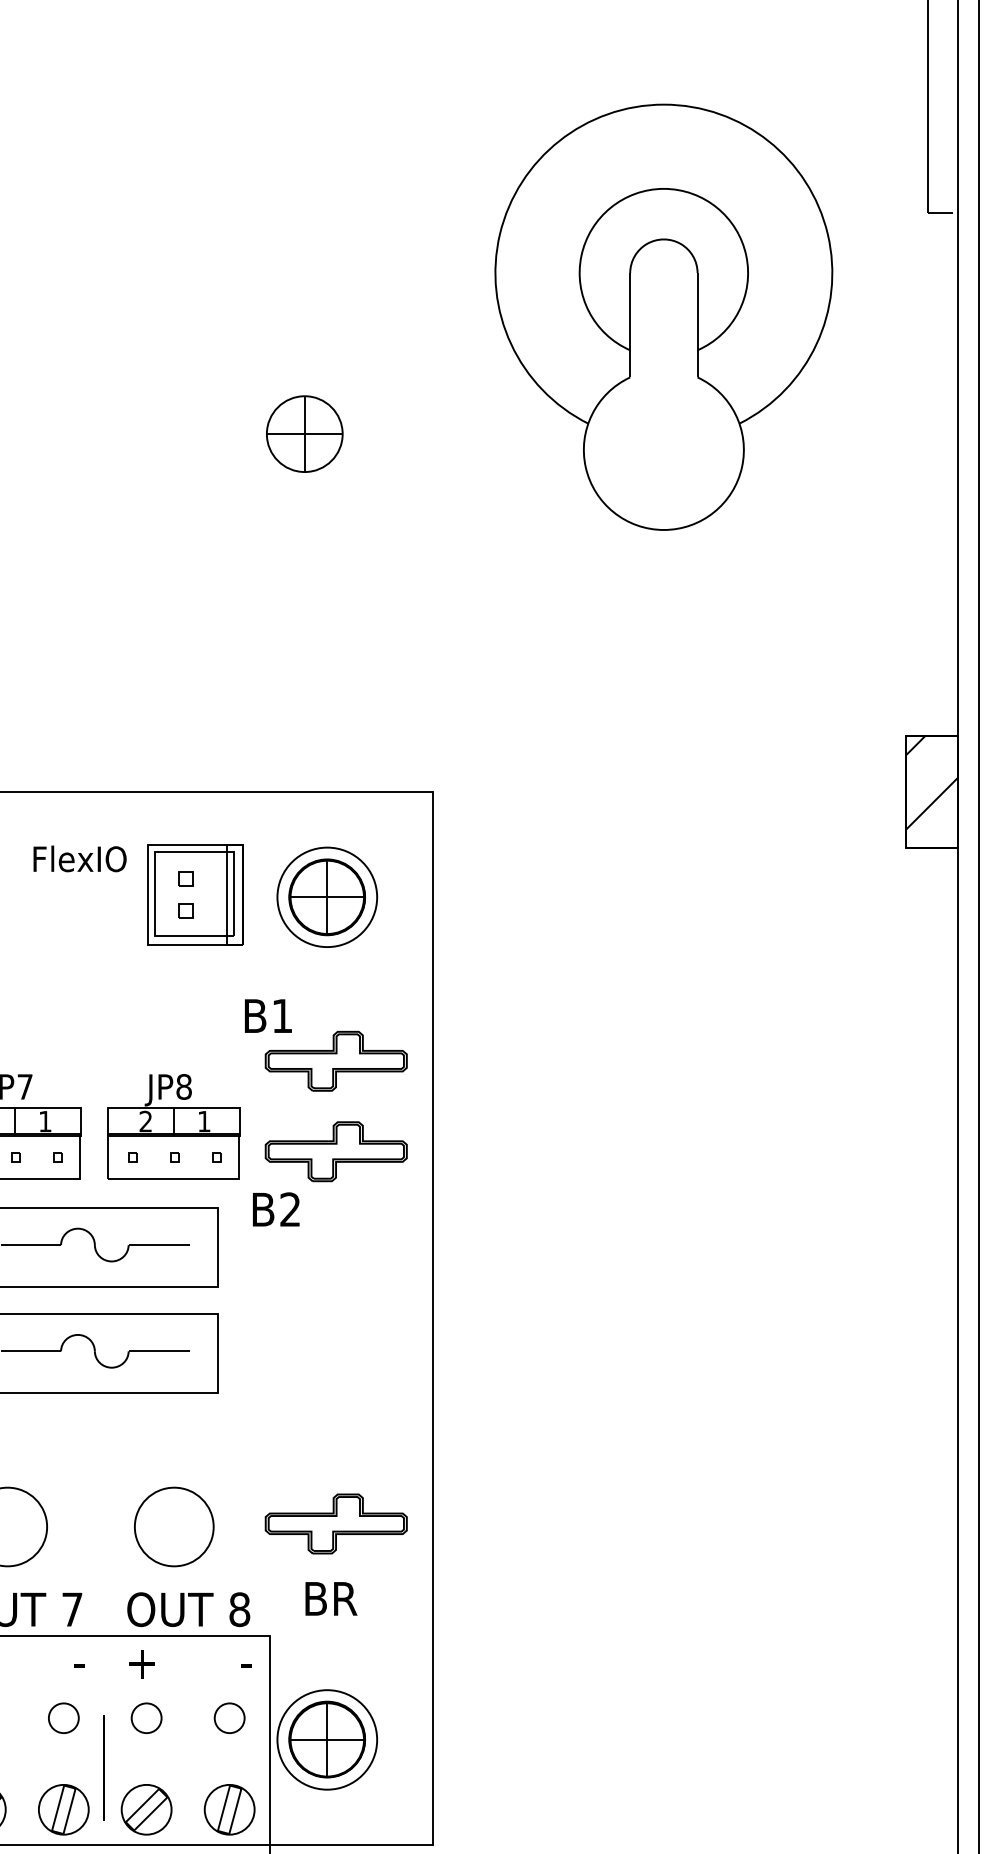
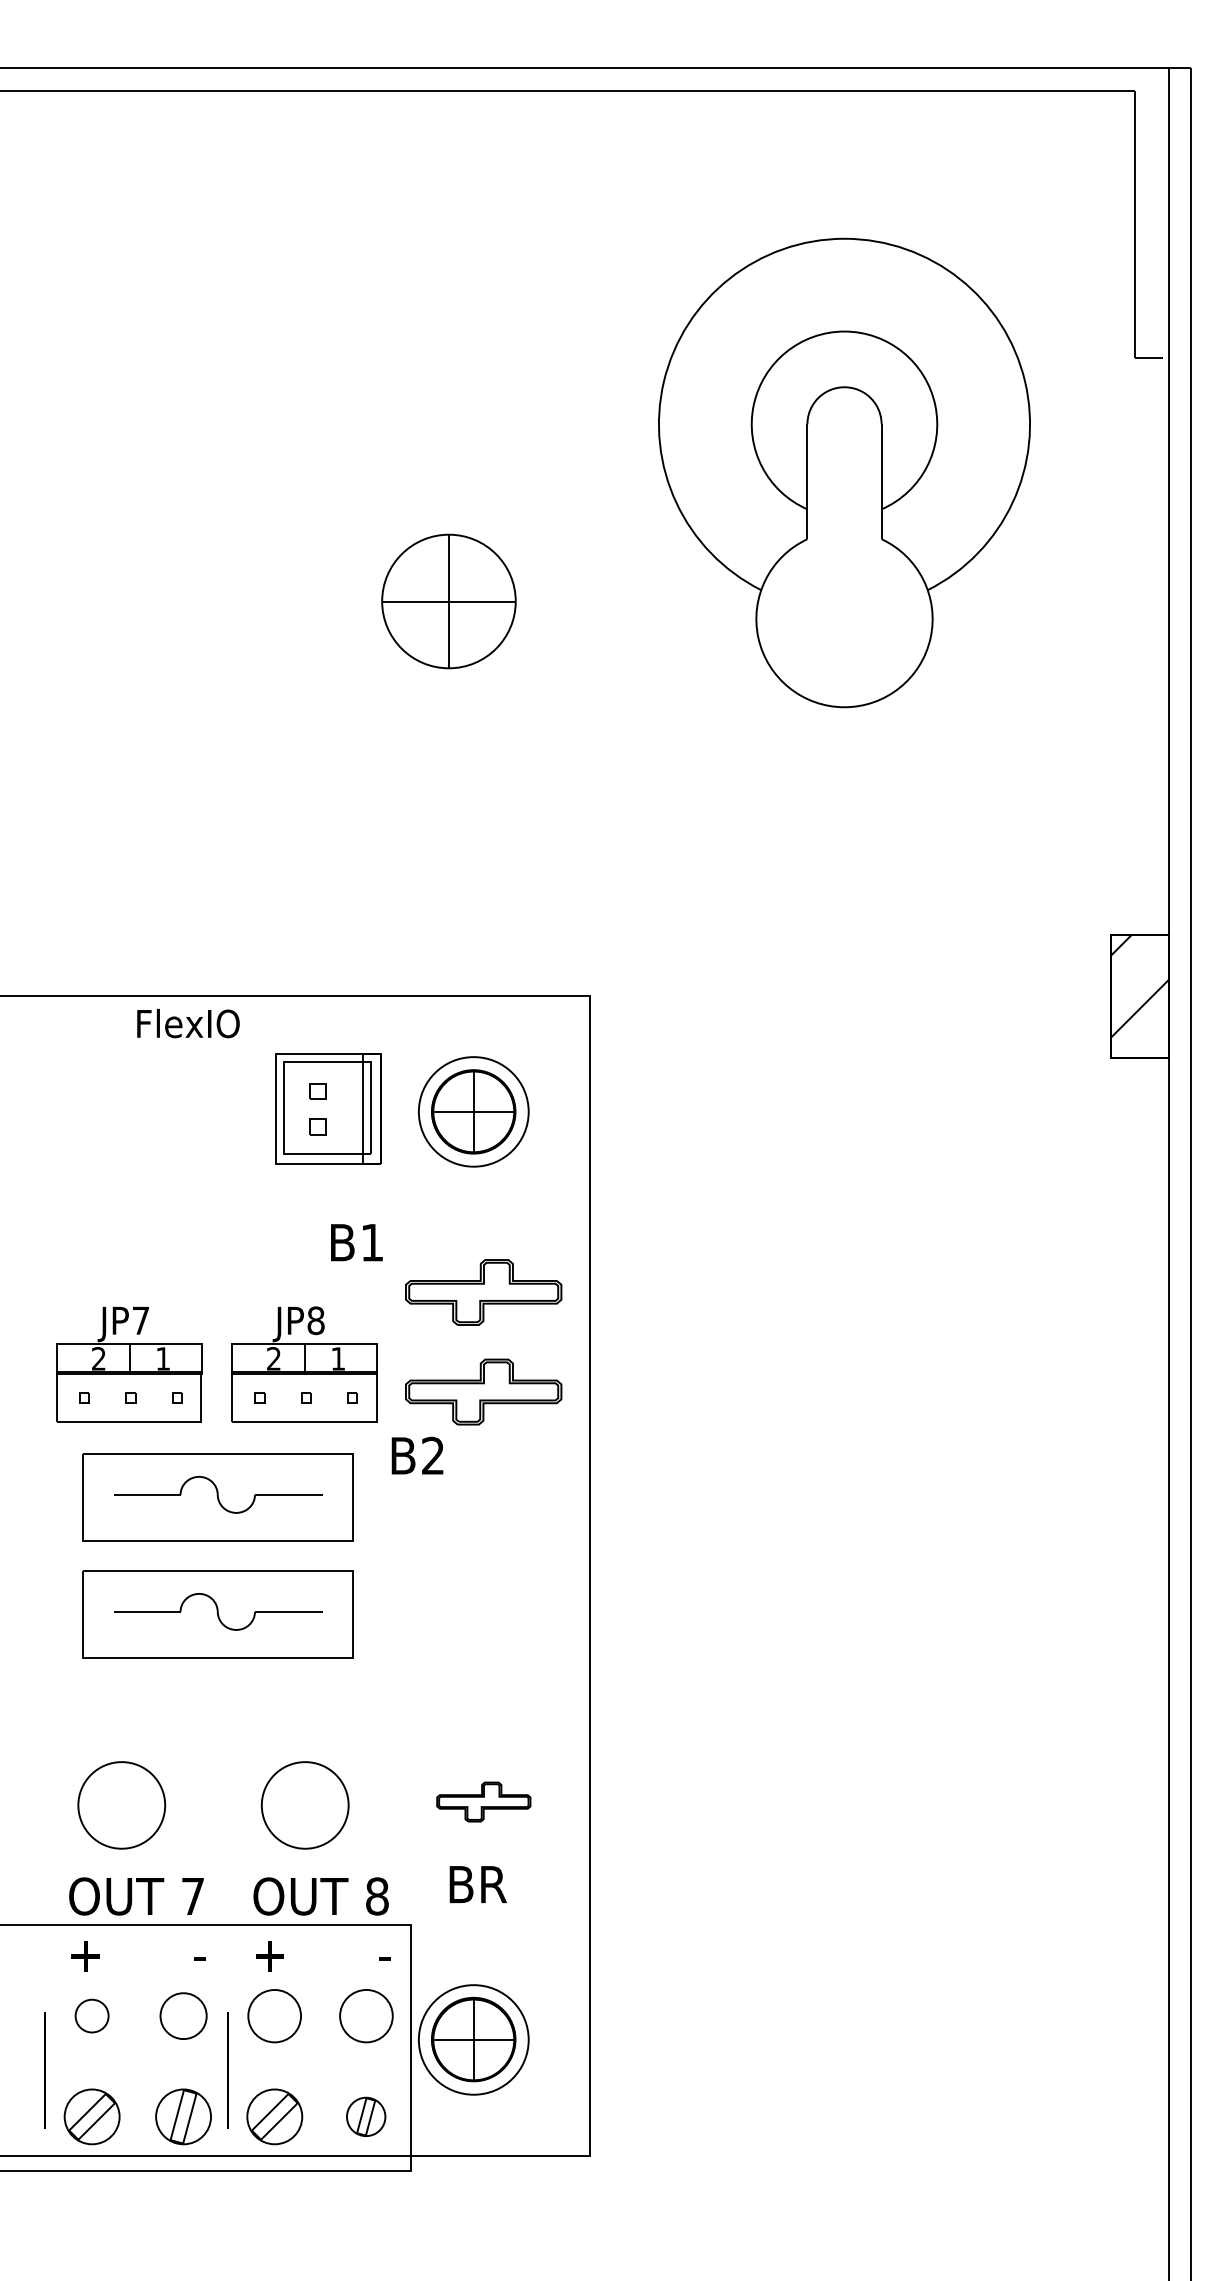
part: (304, 433) -> (448, 601), size x1.6
text: (80, 858) -> (188, 1023), moved
text: (268, 1015) -> (356, 1242), moved
part: (336, 1523) -> (483, 1801), size x0.6
part: (63, 1717) -> (183, 2015), size x1.4
part: (146, 1717) -> (274, 2015), size x1.6
part: (228, 1717) -> (365, 2015), size x1.6
part: (228, 1809) -> (365, 2116), size x0.7

